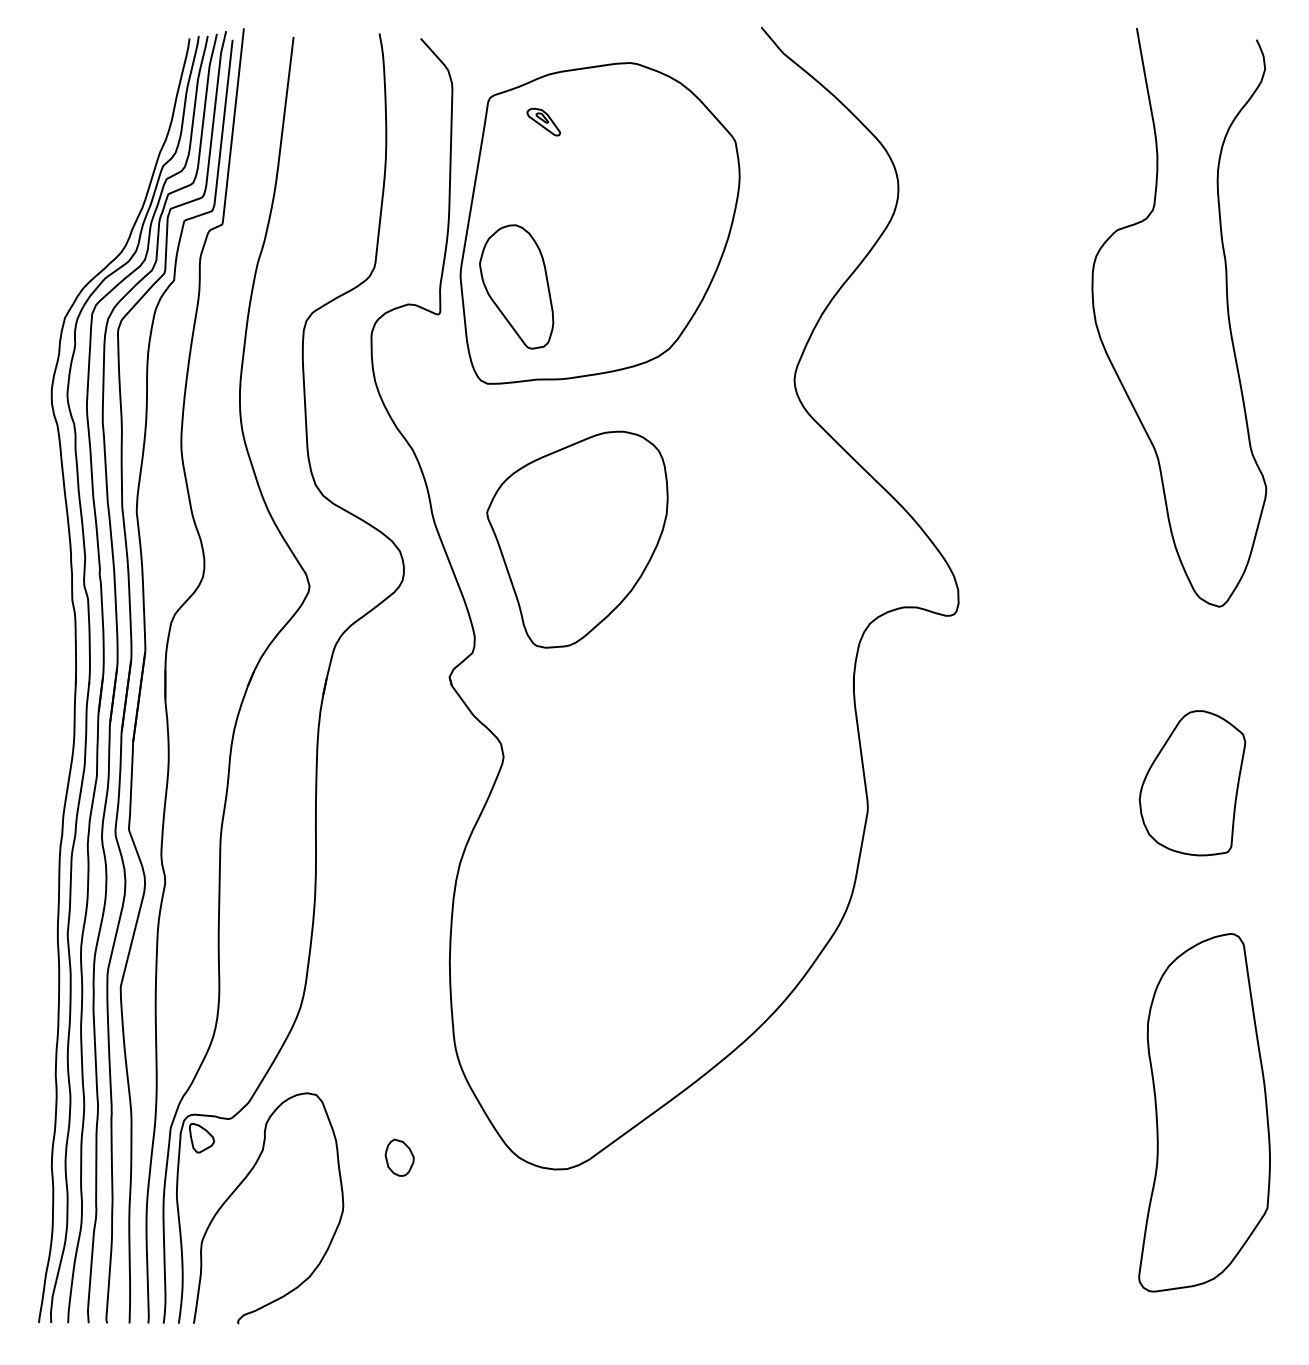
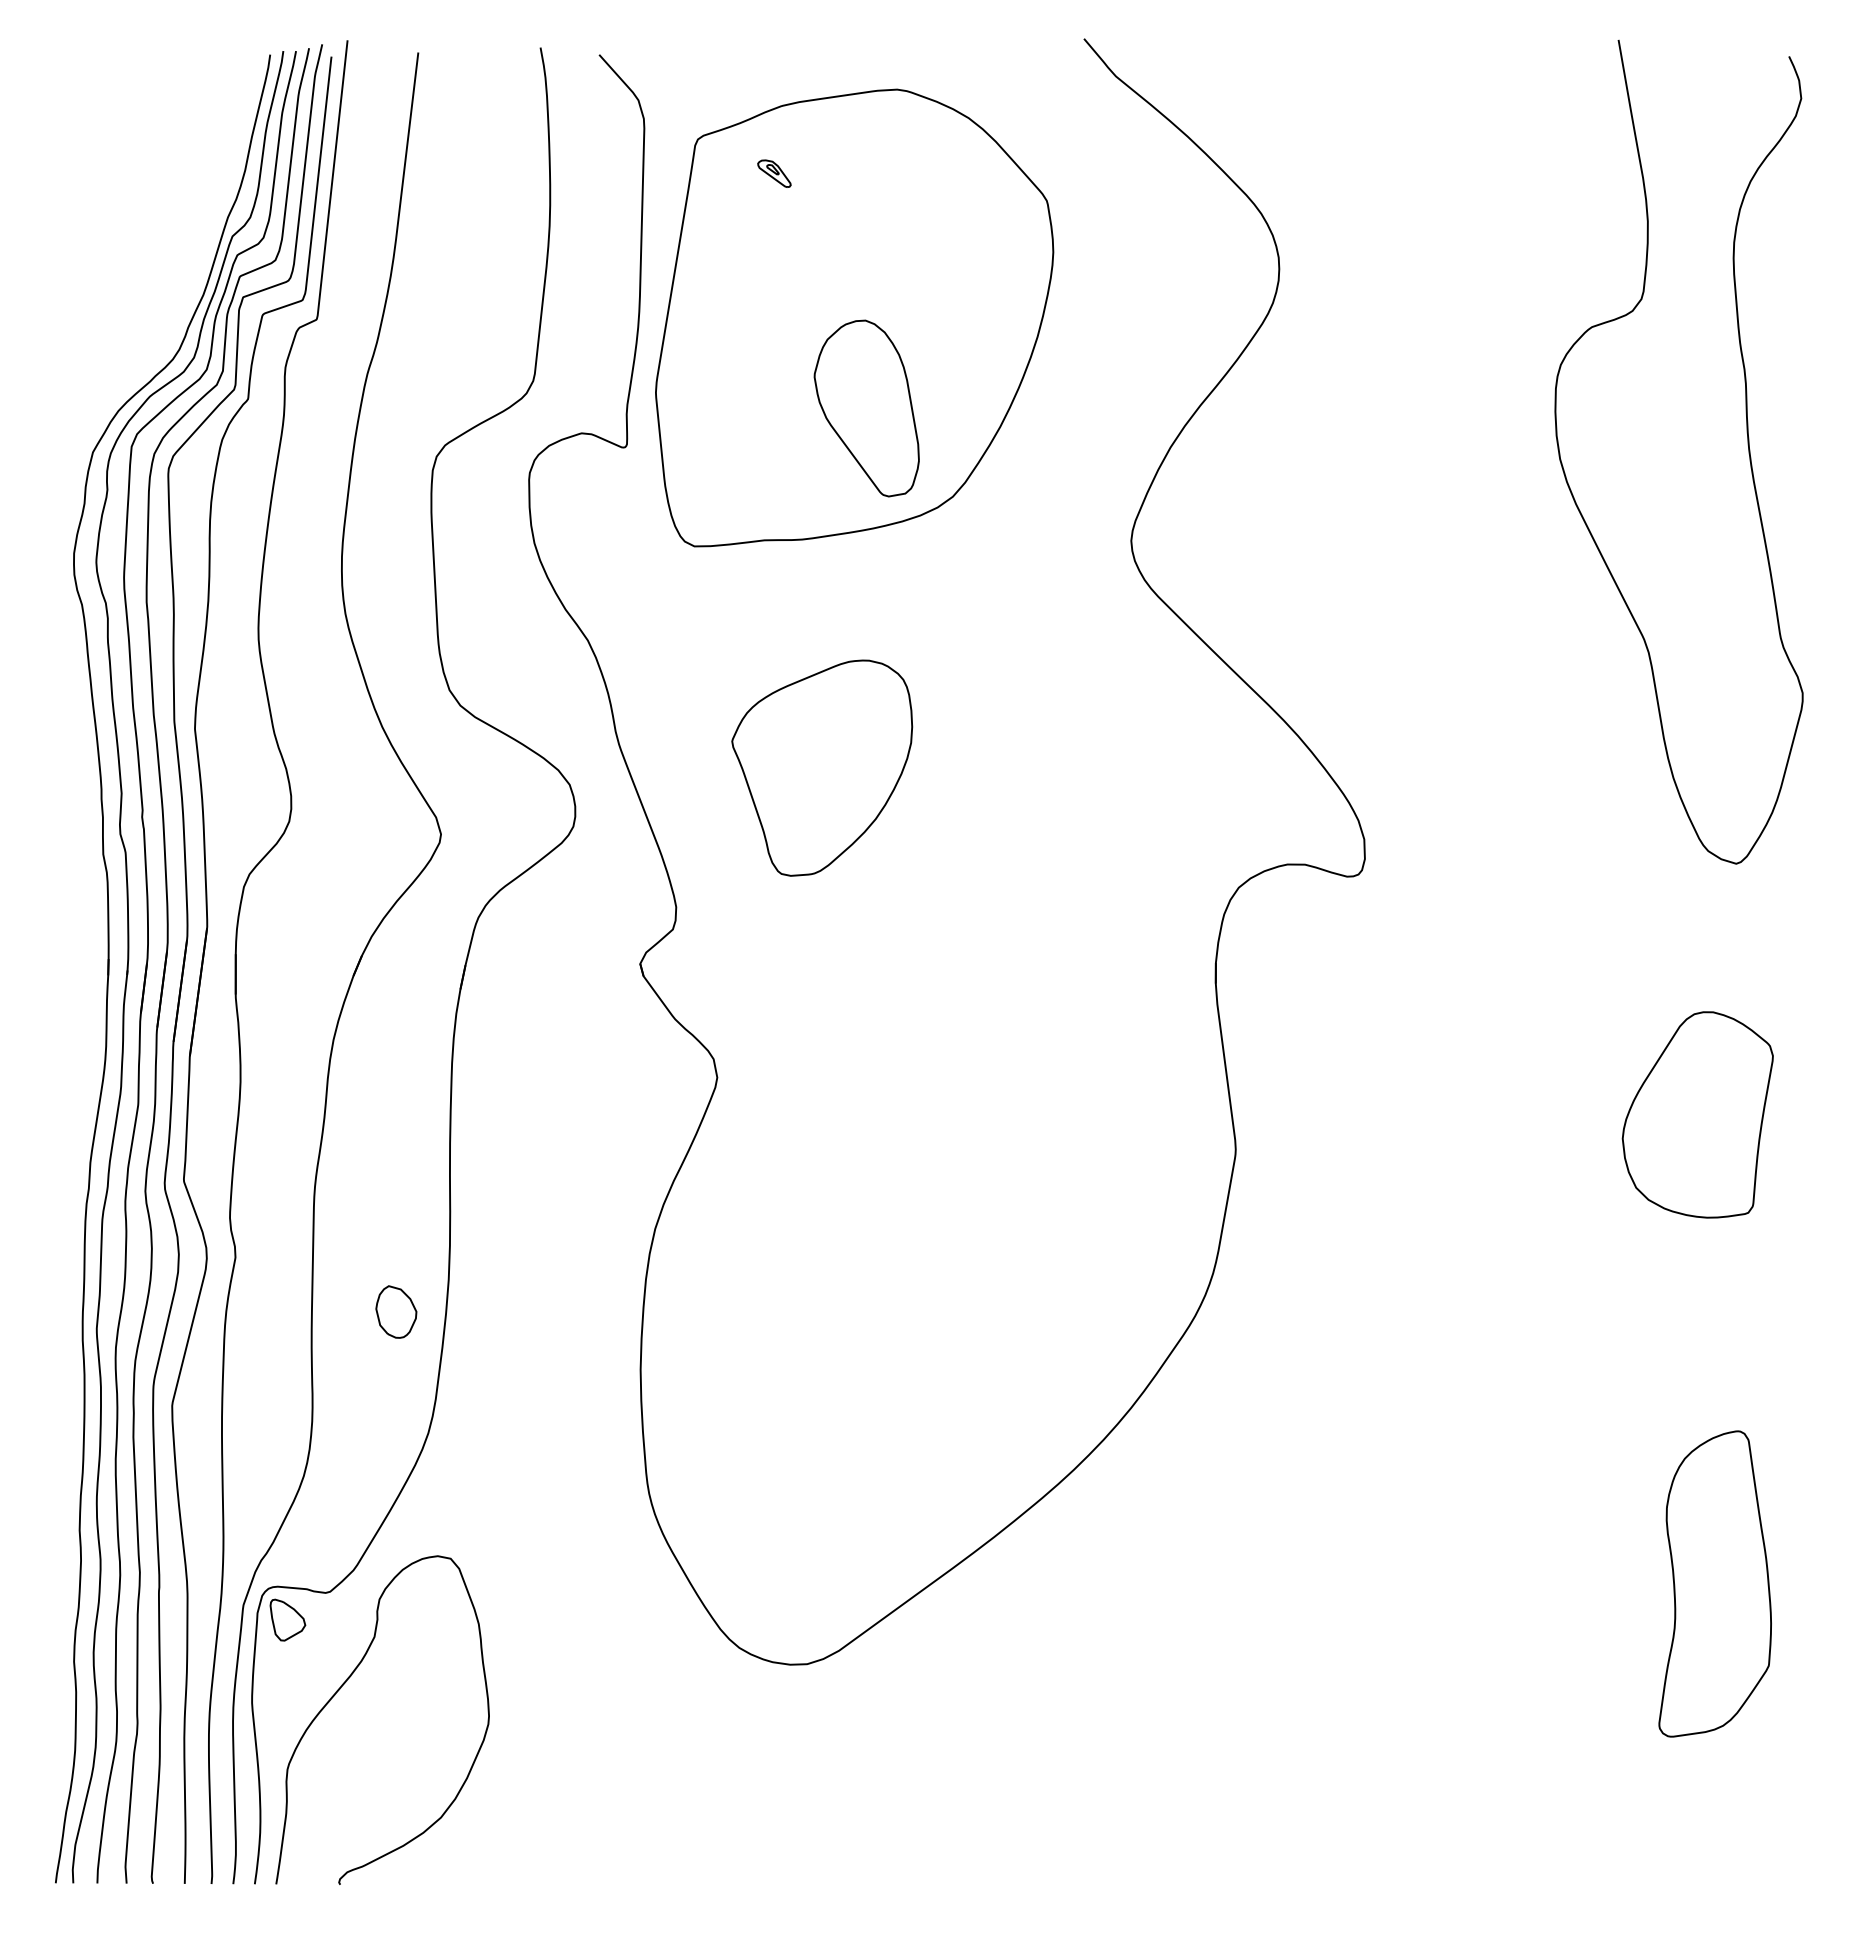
part: (543, 121) -> (774, 173), size x0.7
part: (516, 286) -> (866, 408), moved
part: (576, 539) -> (821, 767), size x0.7
part: (1204, 1112) -> (1715, 1583), size x0.6
part: (399, 1157) -> (396, 1311), moved

